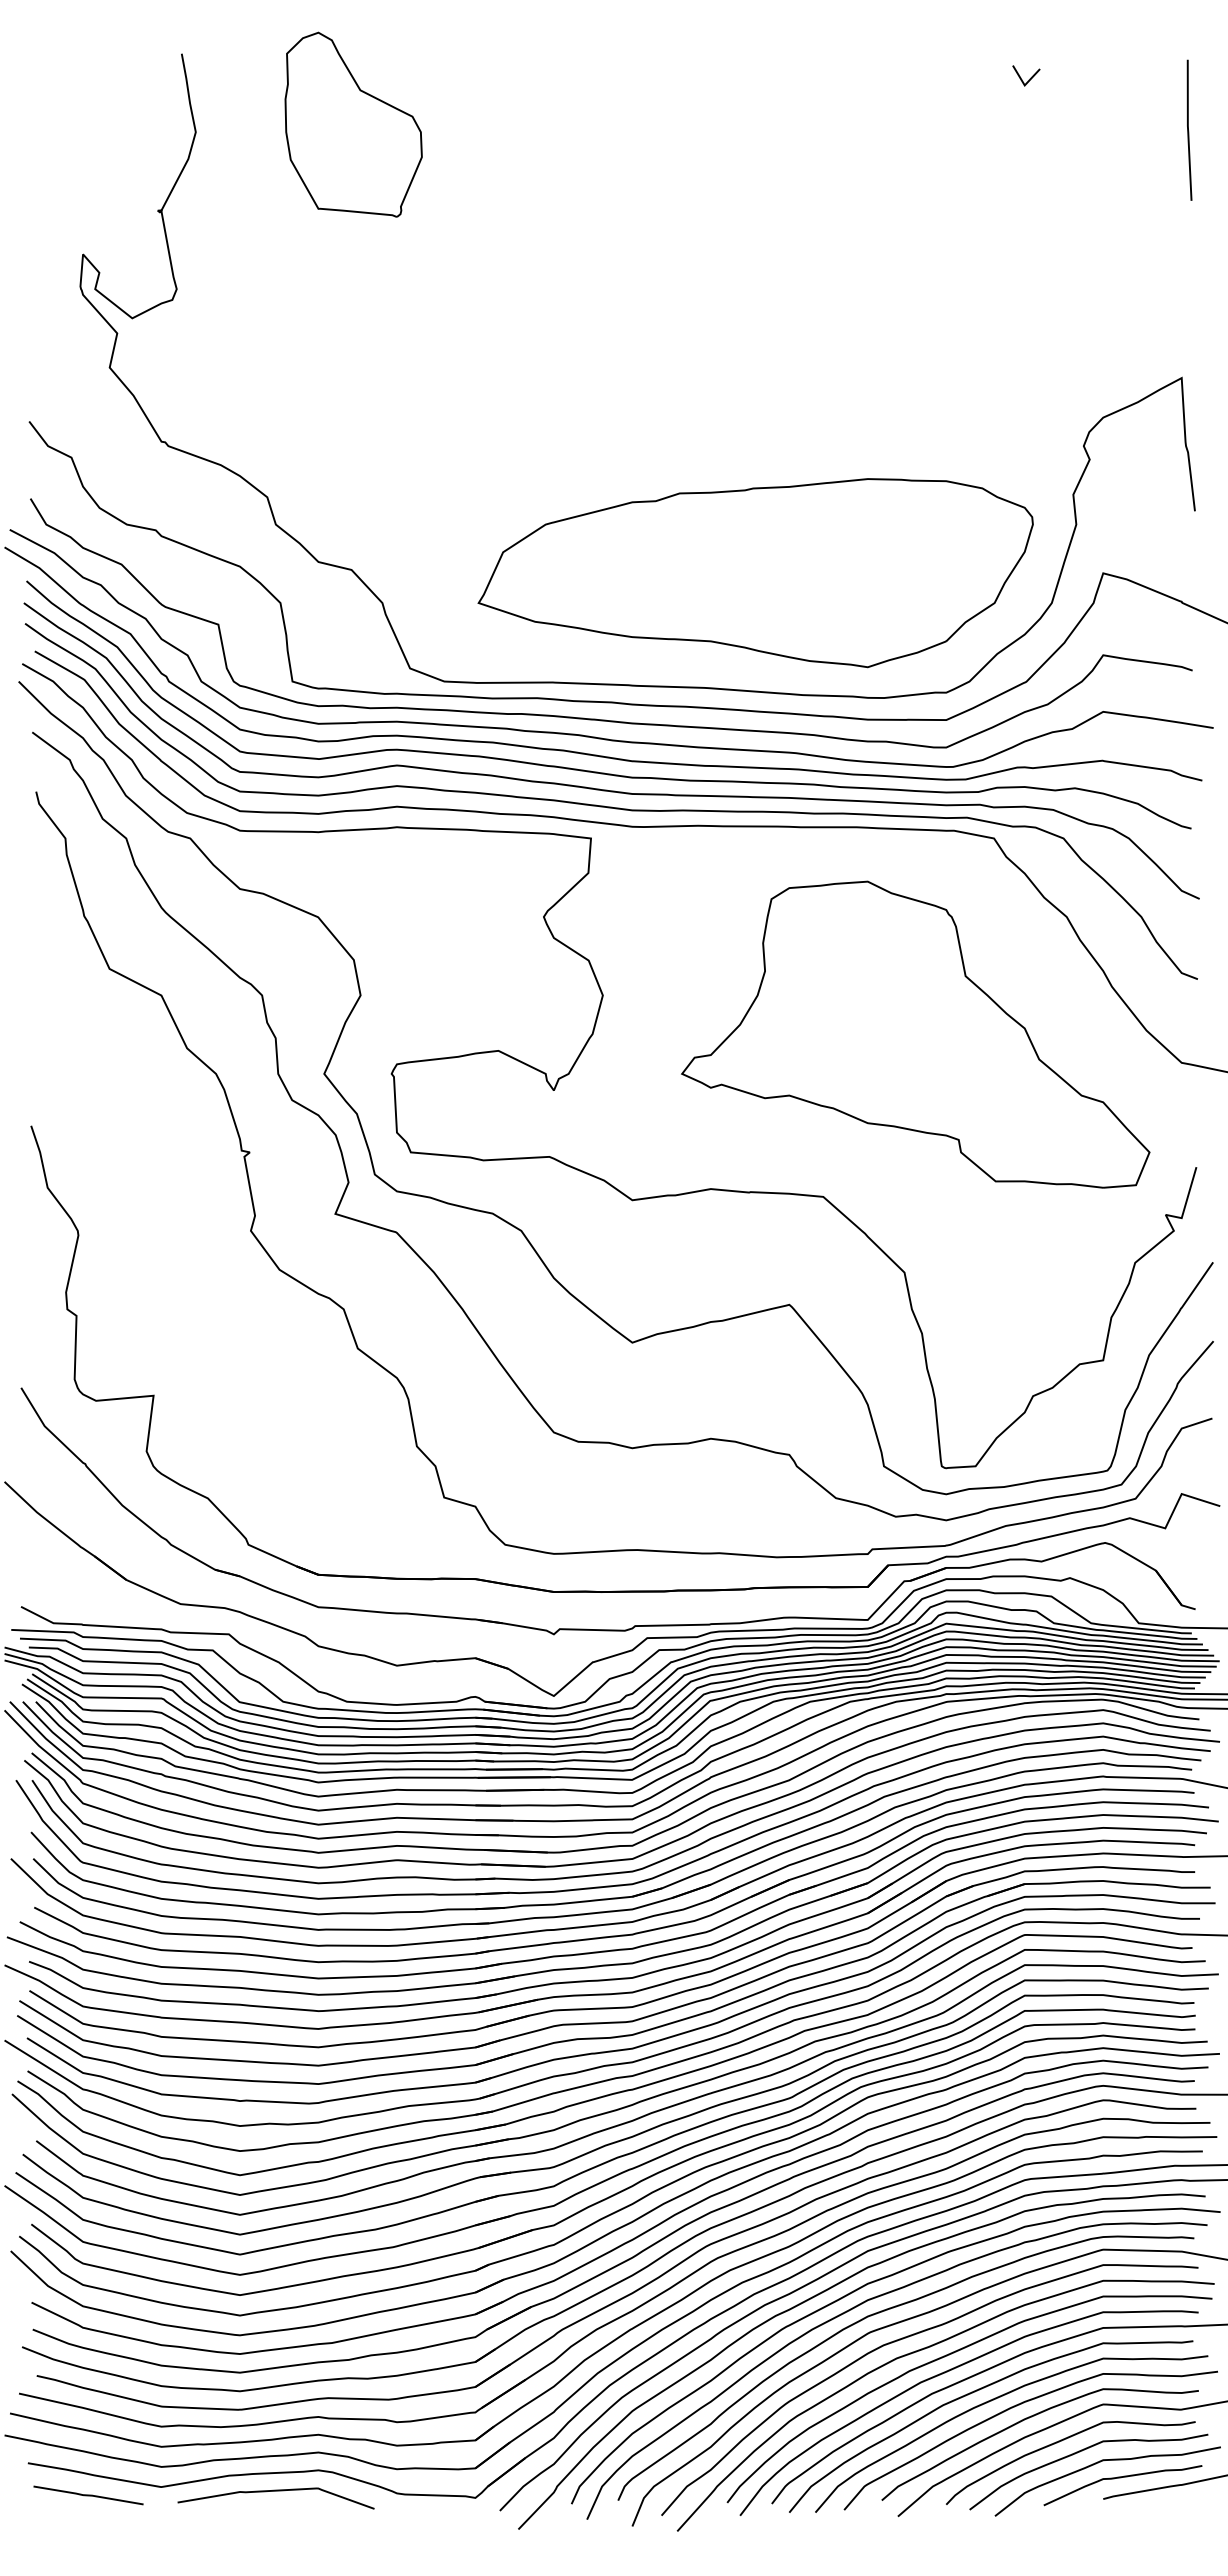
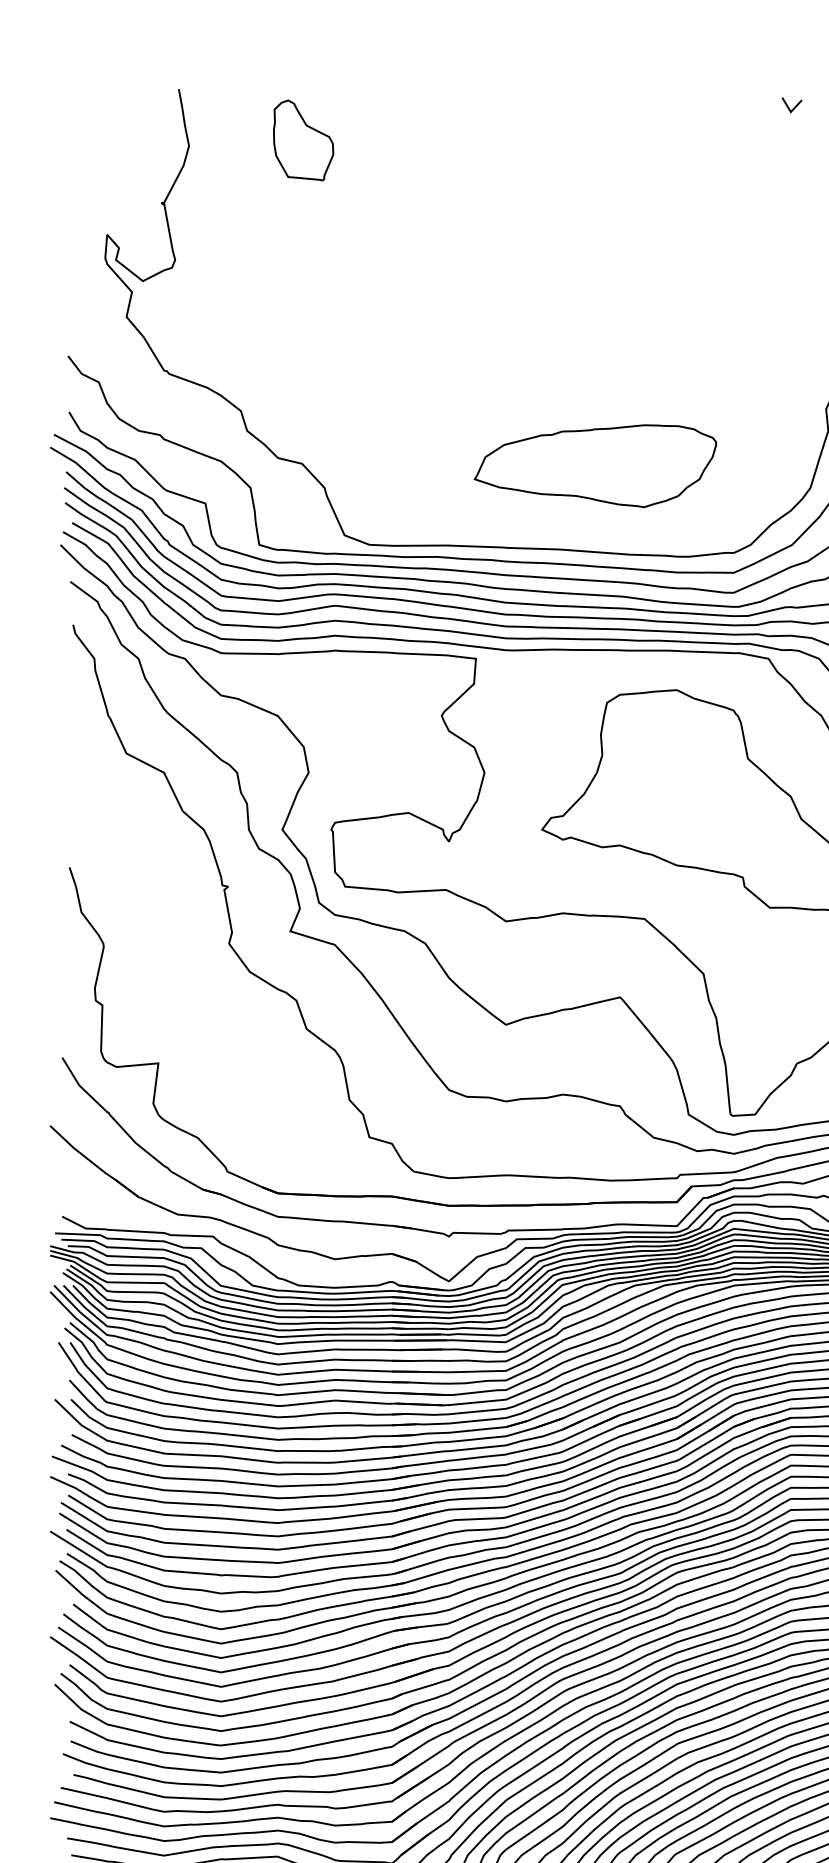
part: (353, 124) -> (303, 140), size x0.6
part: (755, 573) -> (595, 466), size x0.6

